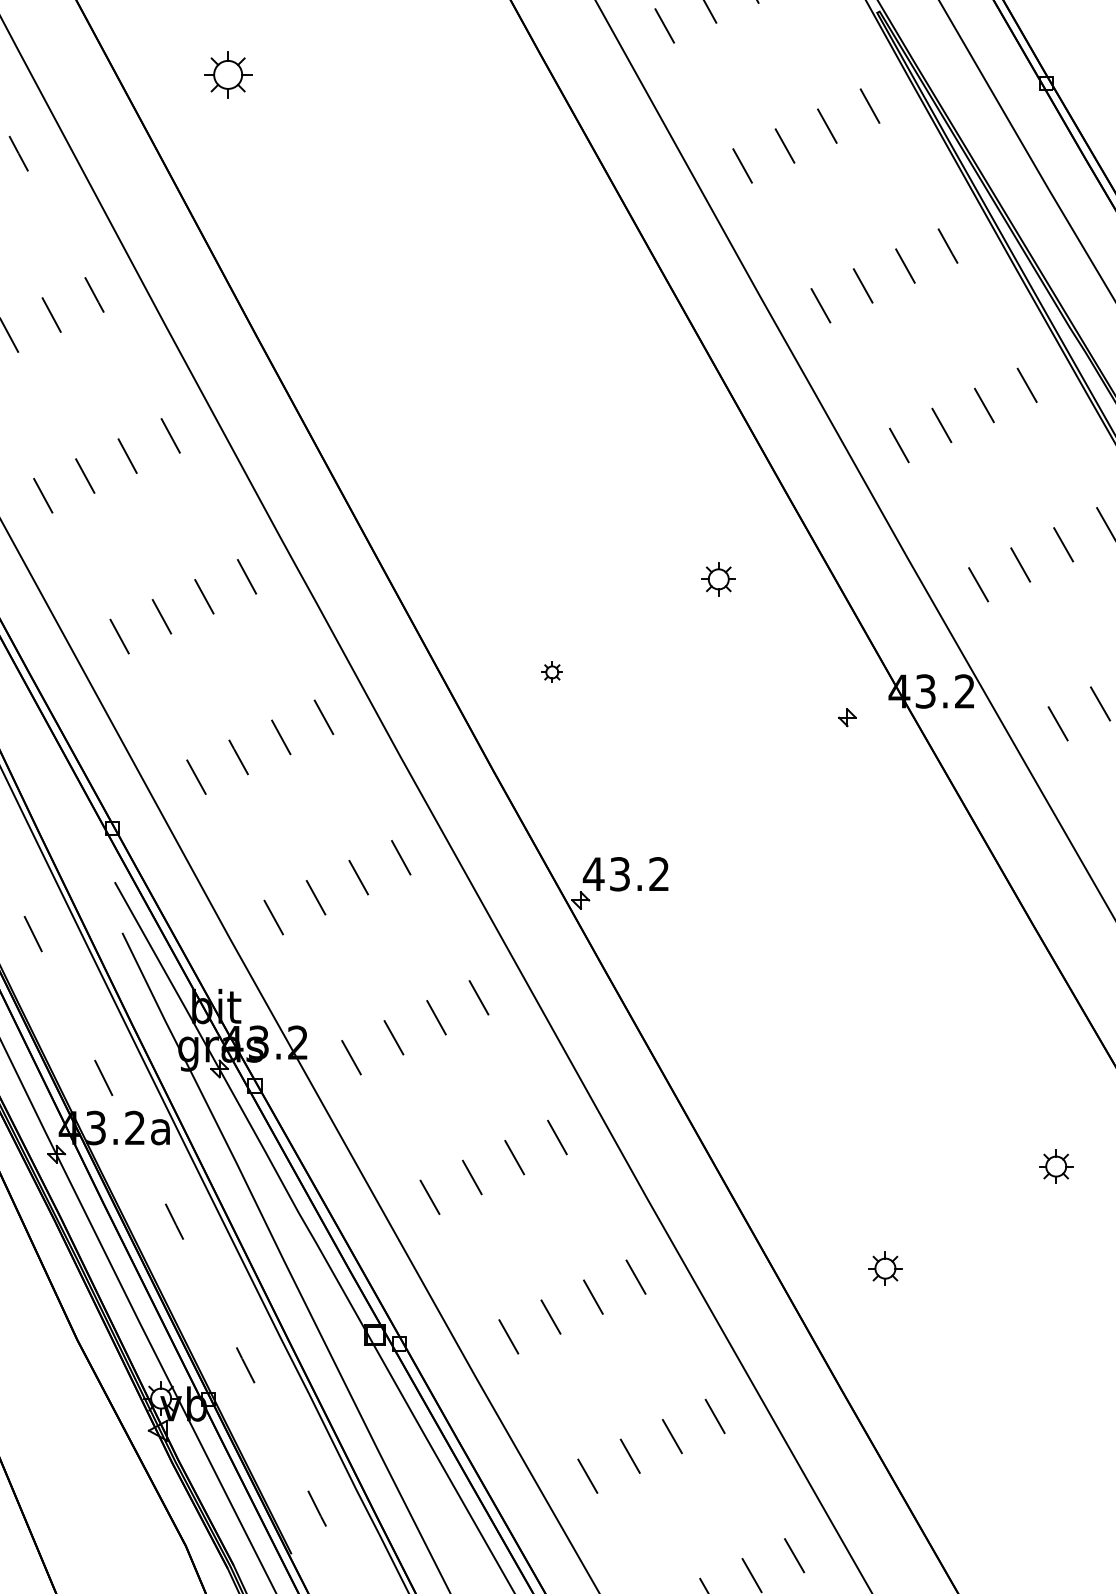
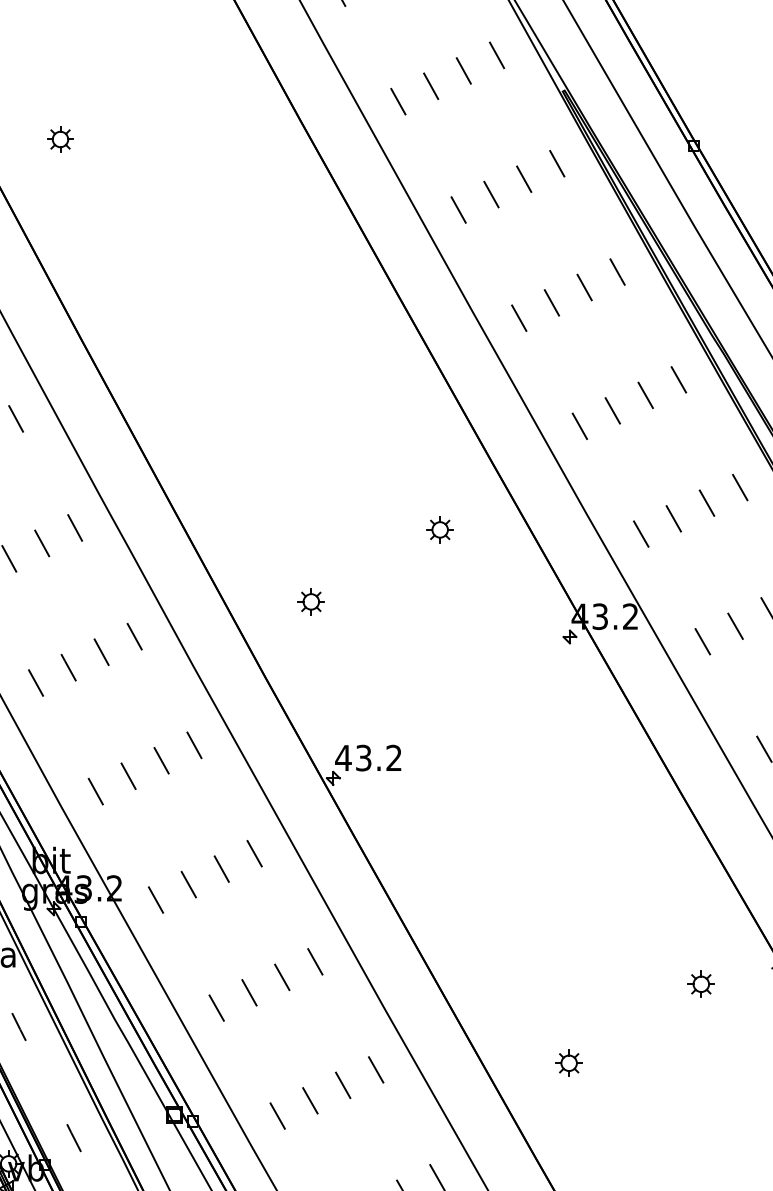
part: (227, 74) -> (60, 139), size x0.71
part: (552, 672) -> (311, 601), size x1.67
part: (847, 717) -> (569, 636), moved

